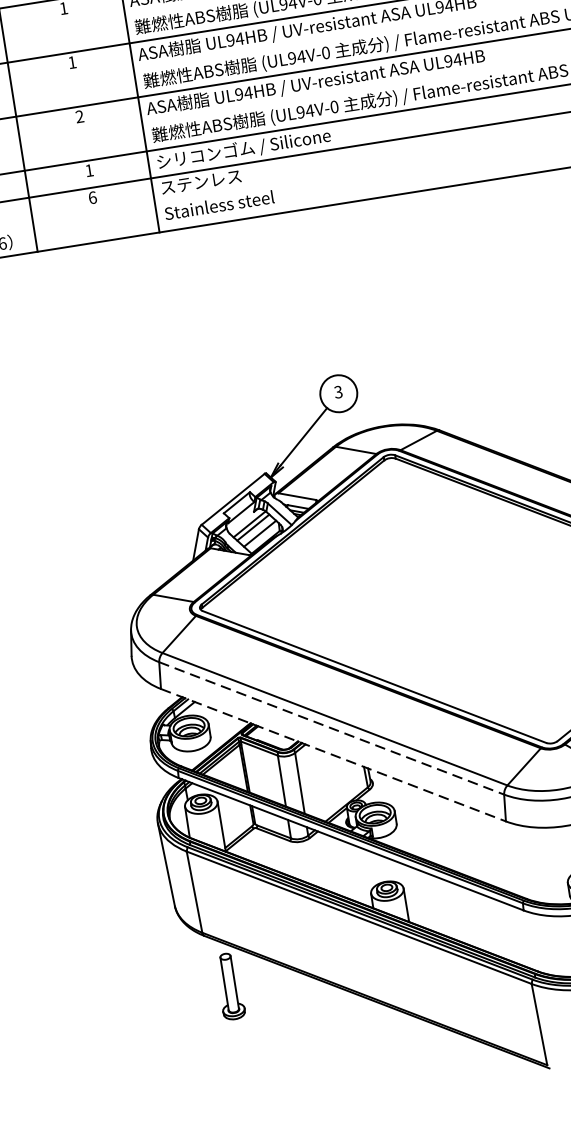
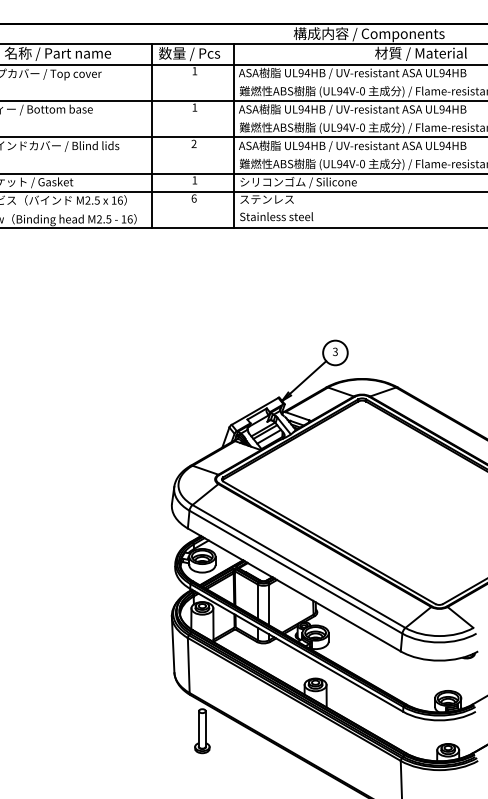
line: (331, 729) -> (295, 572), dashed -> solid
line: (333, 754) -> (294, 589), dashed -> solid

